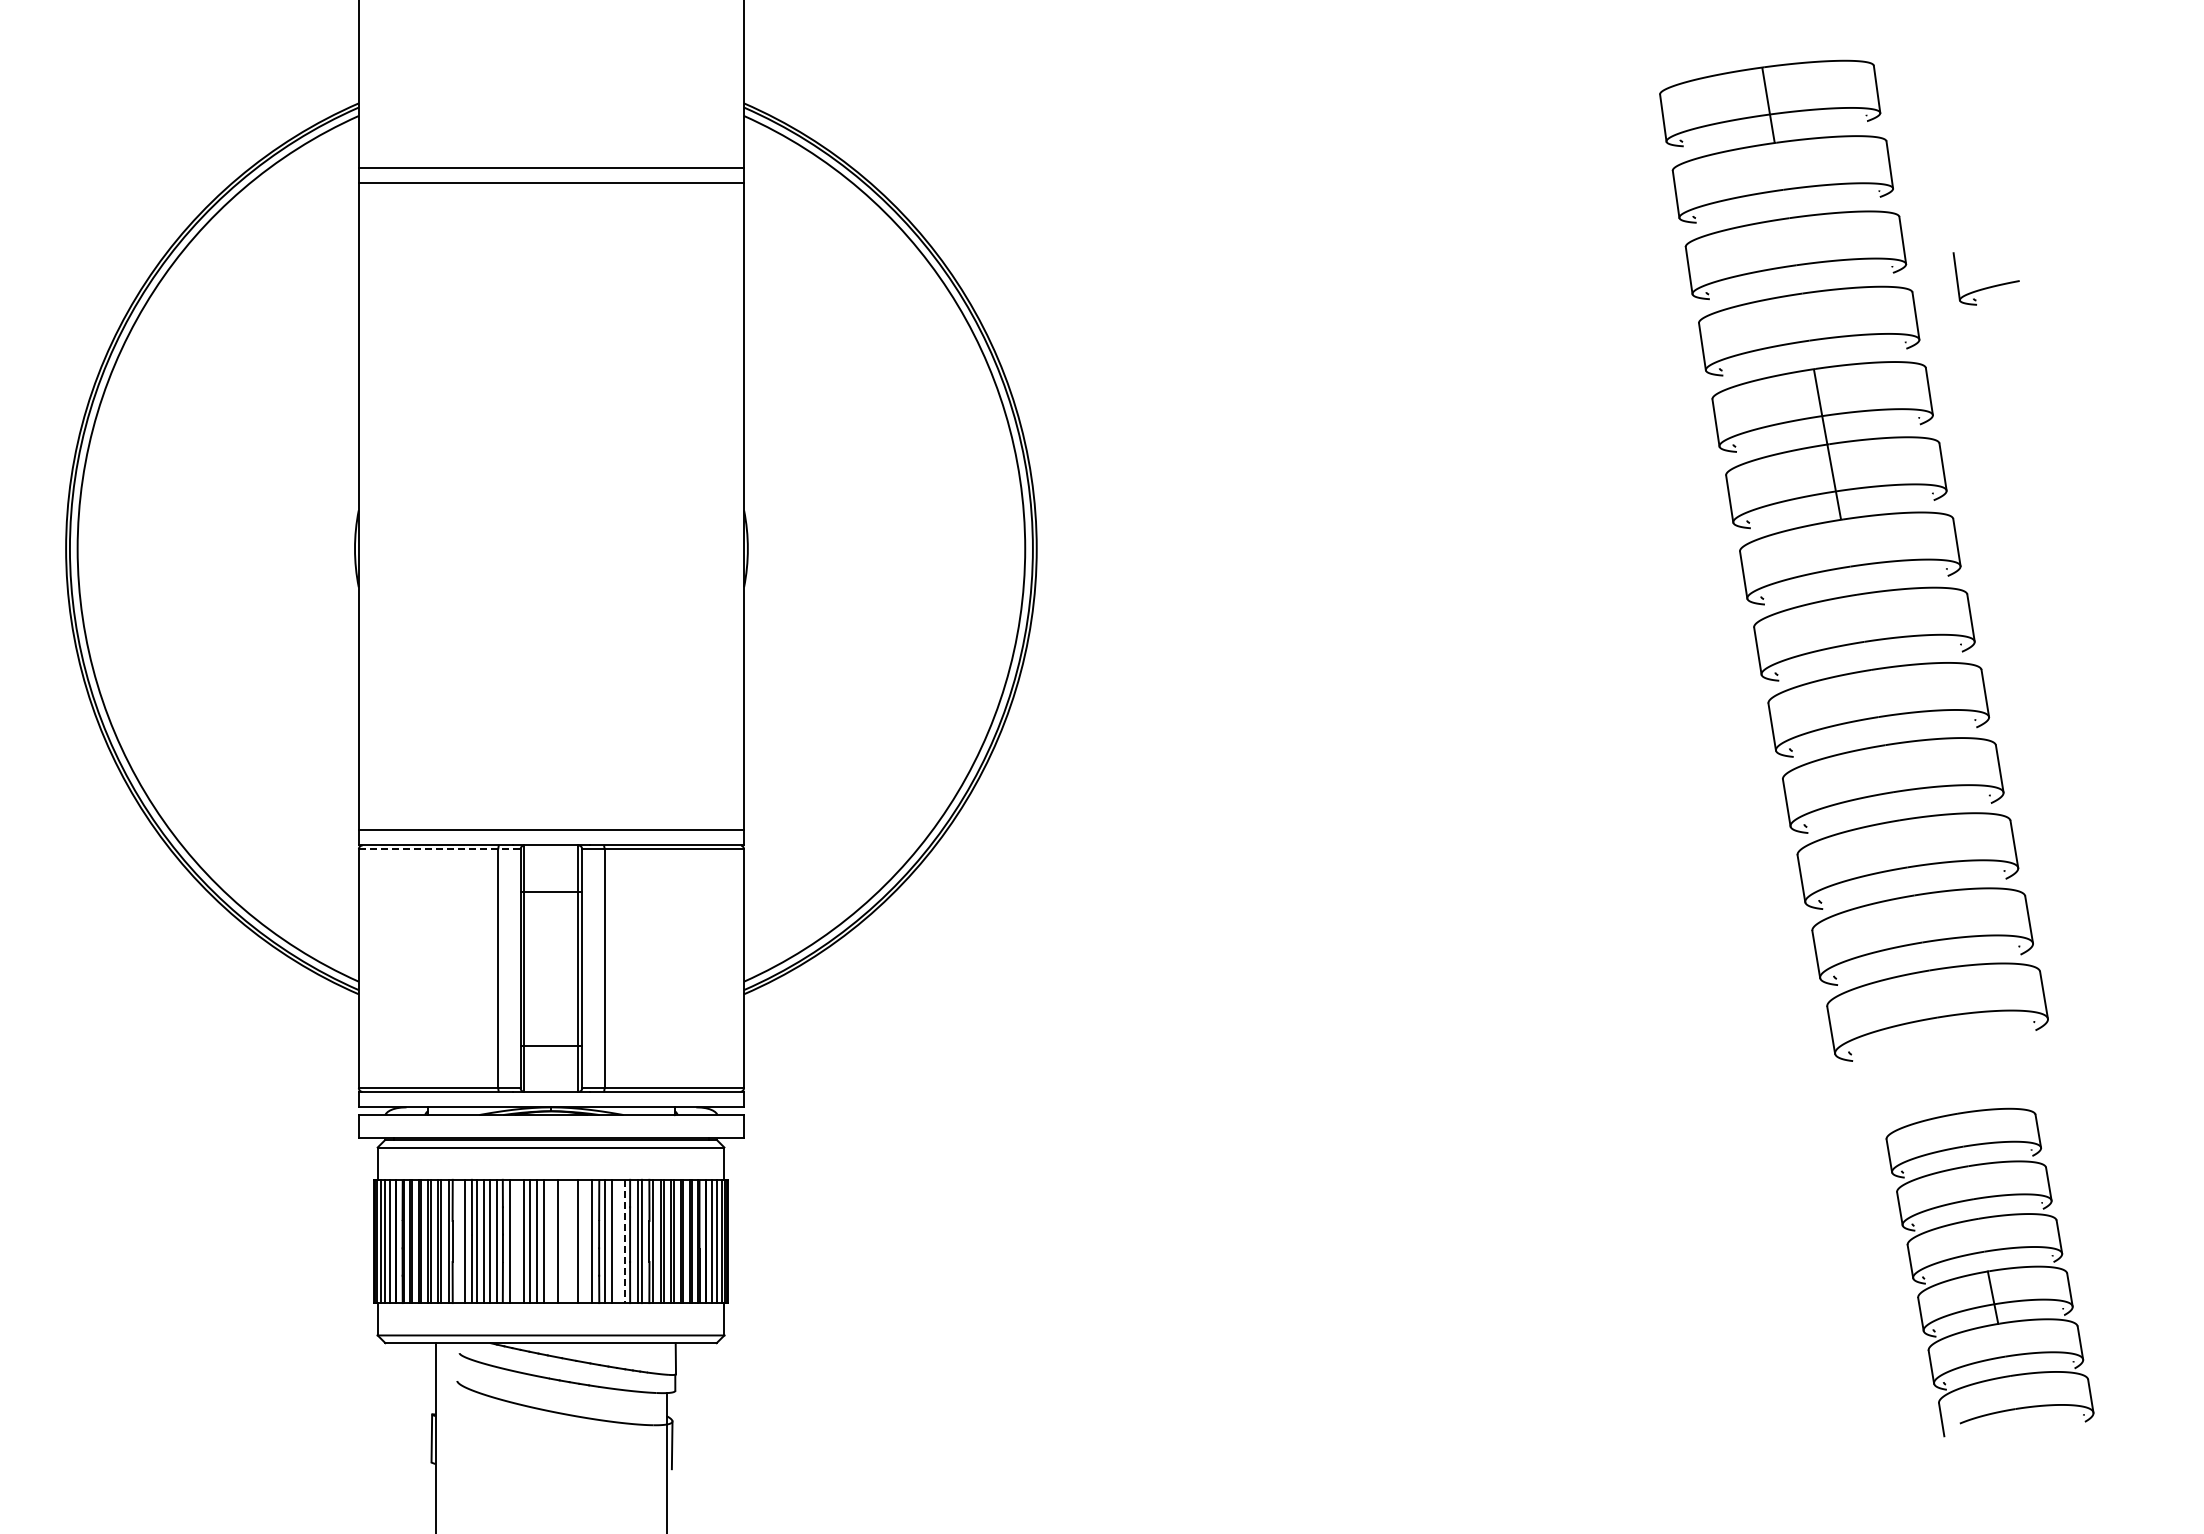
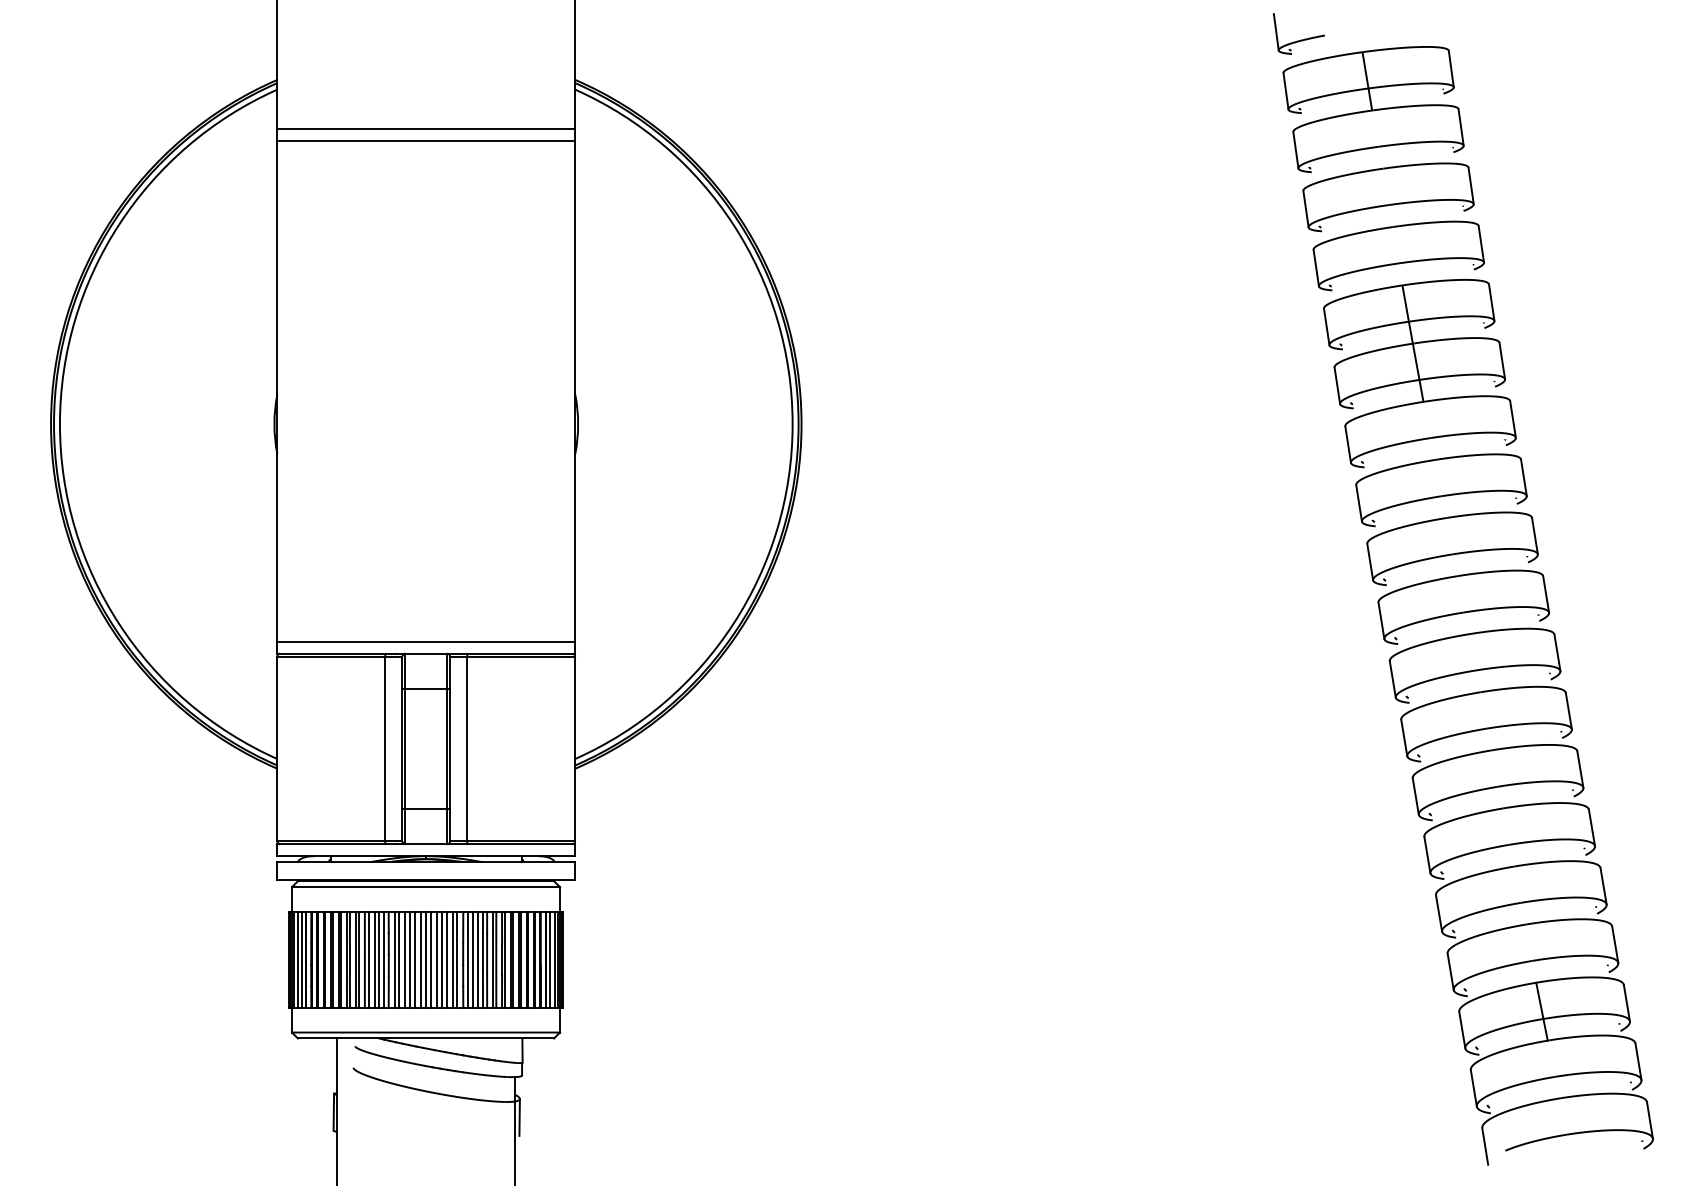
part: (1988, 286) -> (1300, 39), moved
line: (439, 849) -> (339, 656), dashed -> solid
line: (460, 1241) -> (355, 959), added
line: (516, 1241) -> (399, 959), added
line: (551, 1241) -> (426, 959), added
line: (564, 1241) -> (436, 959), added
line: (571, 1241) -> (441, 959), added
line: (585, 1241) -> (452, 959), added
line: (617, 1241) -> (477, 959), added
line: (625, 1241) -> (483, 959), dashed -> solid
part: (1989, 1272) -> (1538, 983), size x1.43

